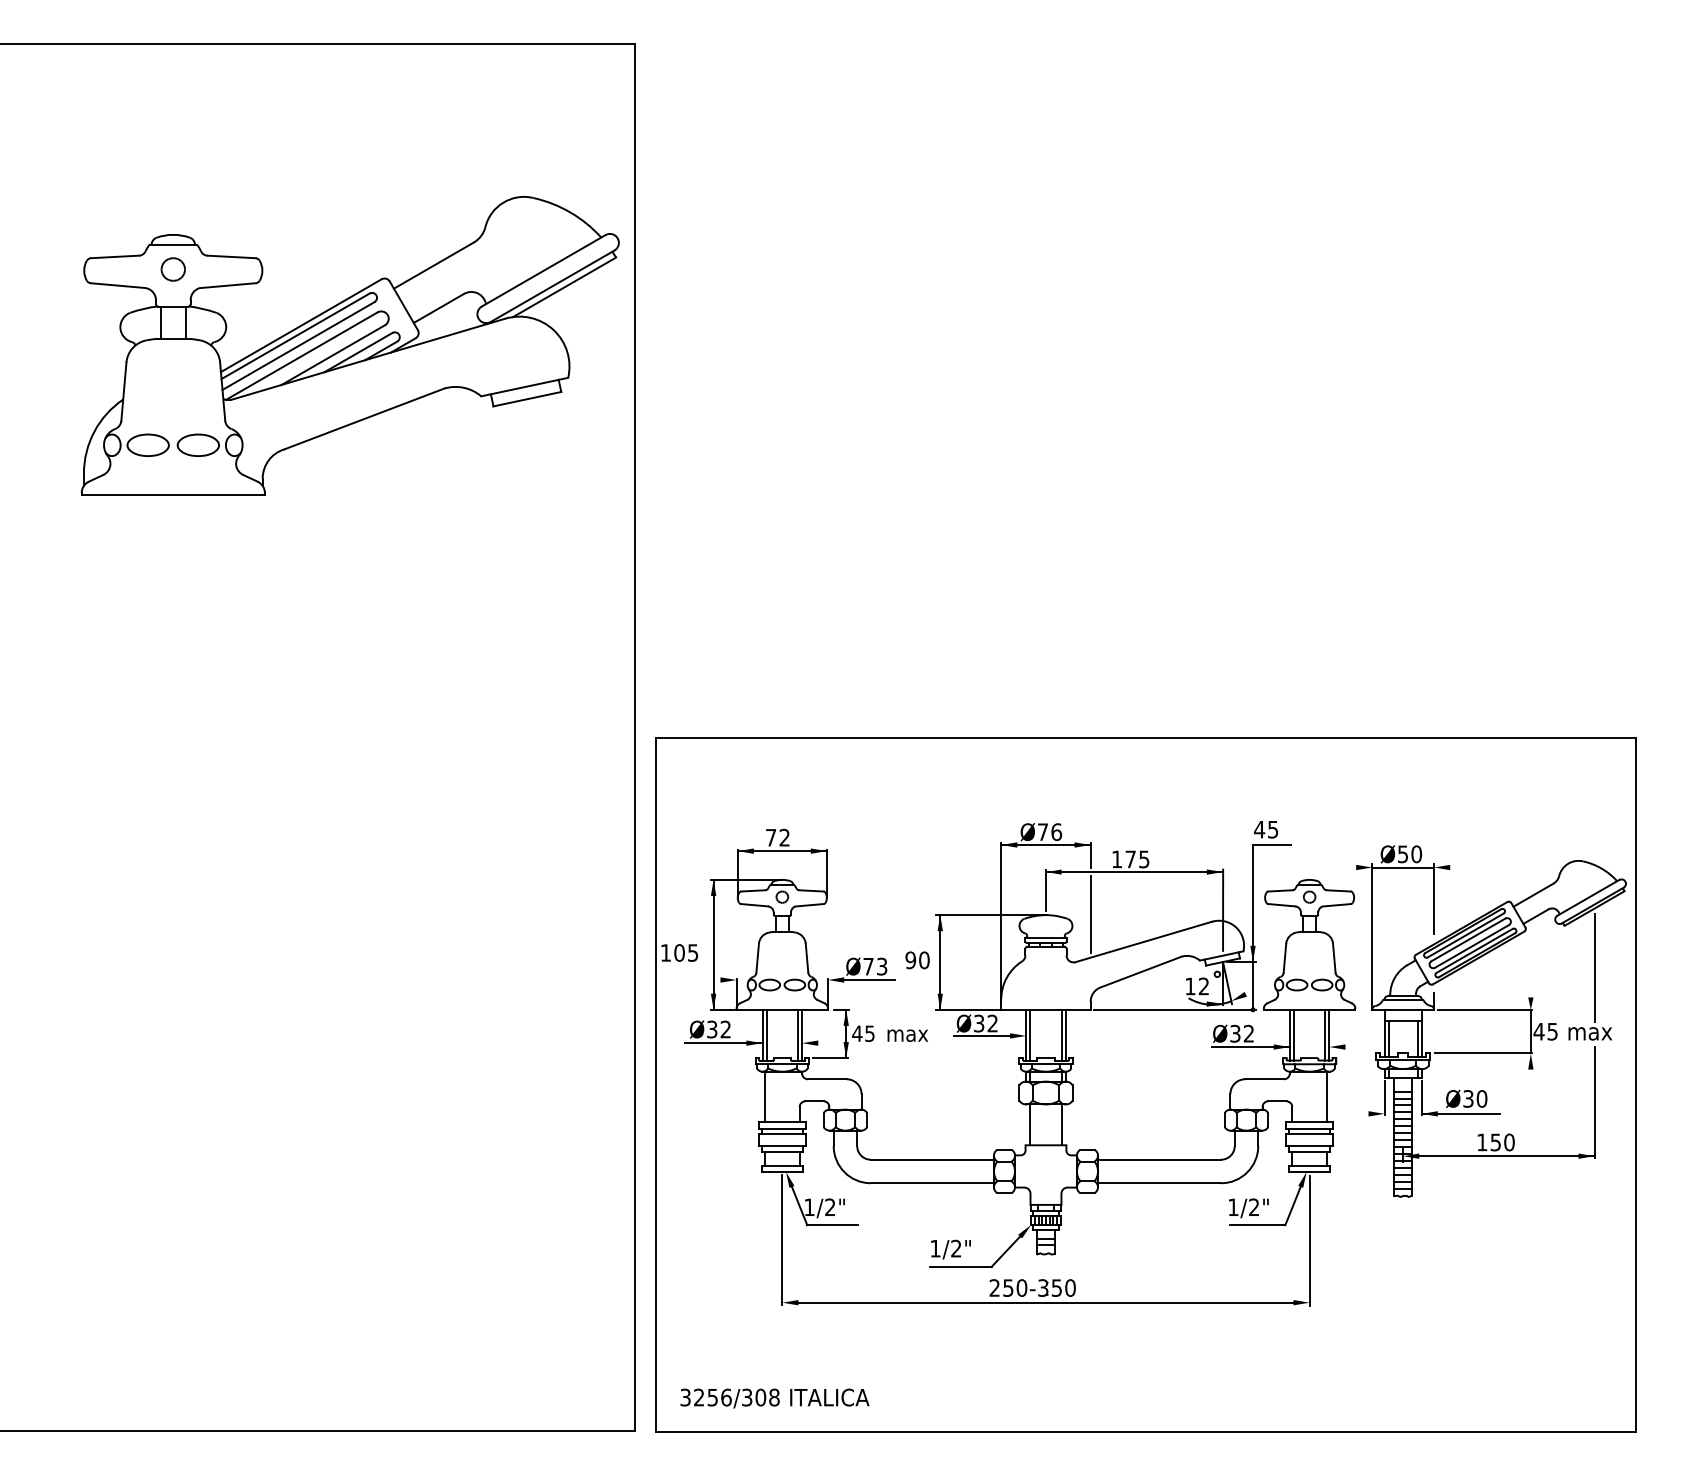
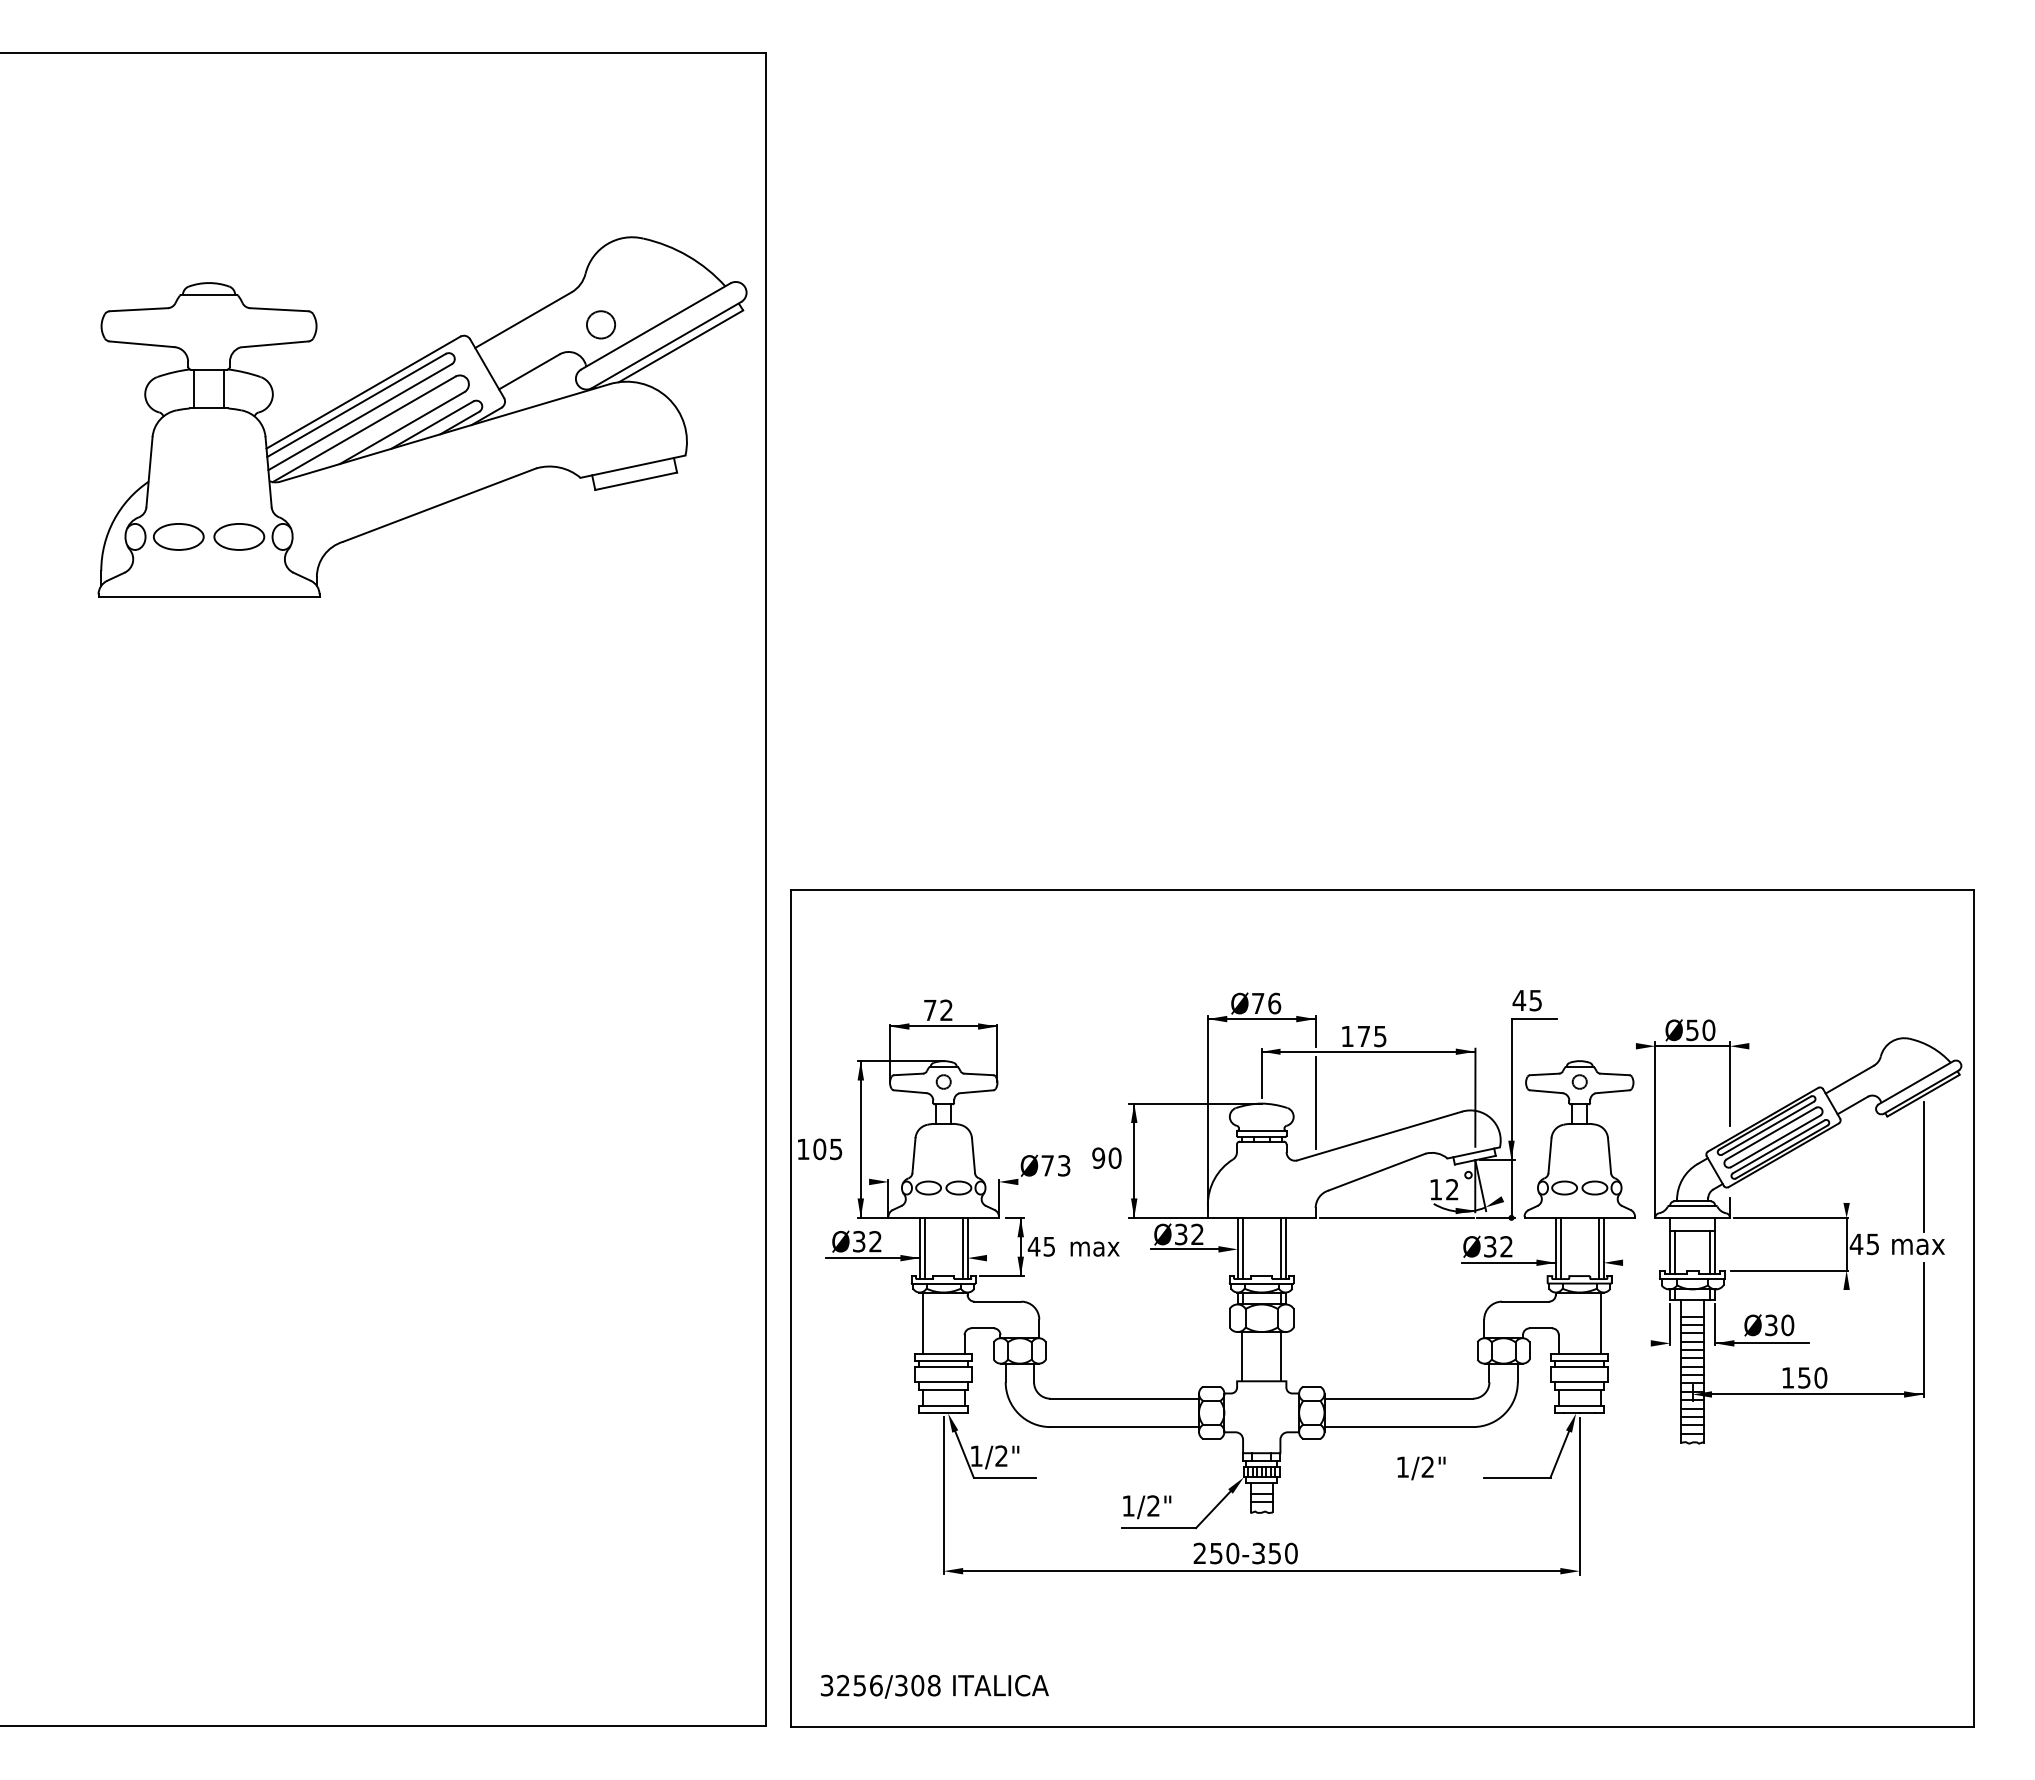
part: (172, 269) -> (600, 324), moved
line: (868, 979) -> (1047, 1181), removed
text: (1248, 1208) -> (1421, 1468), moved

